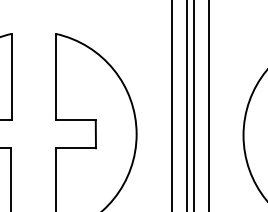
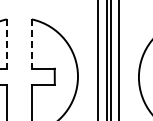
line: (11, 77) -> (6, 44), solid -> dashed
line: (55, 77) -> (31, 44), solid -> dashed

